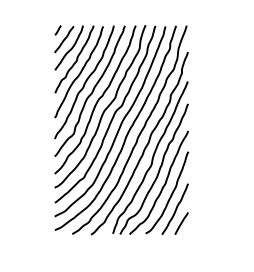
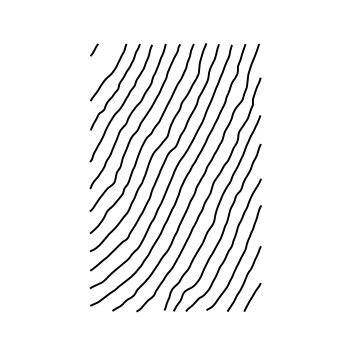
line: (63, 39) -> (101, 61), removed

